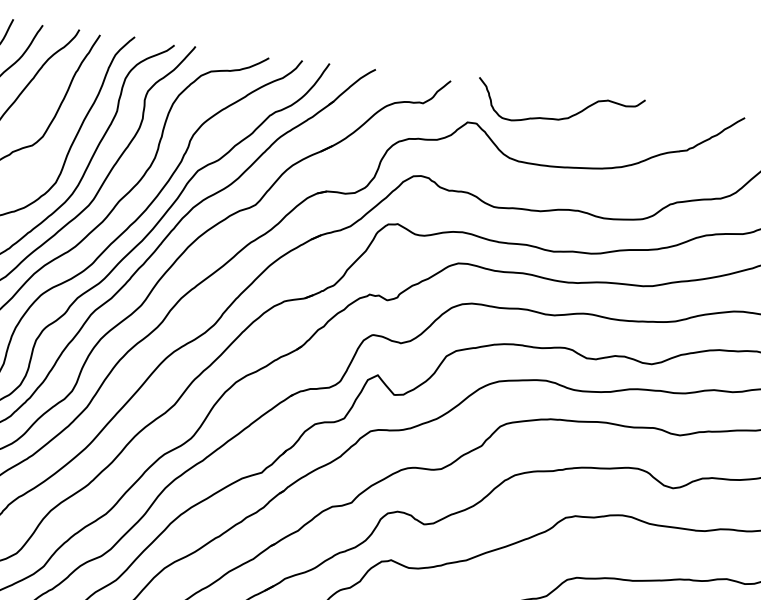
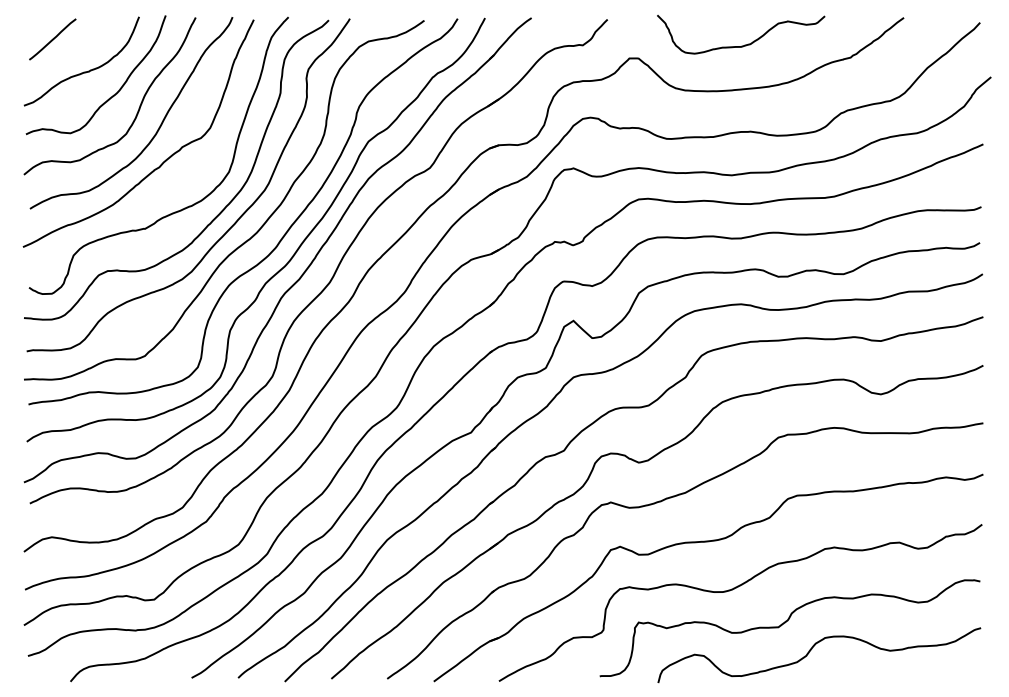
curve: (562, 117) -> (744, 44), moved

